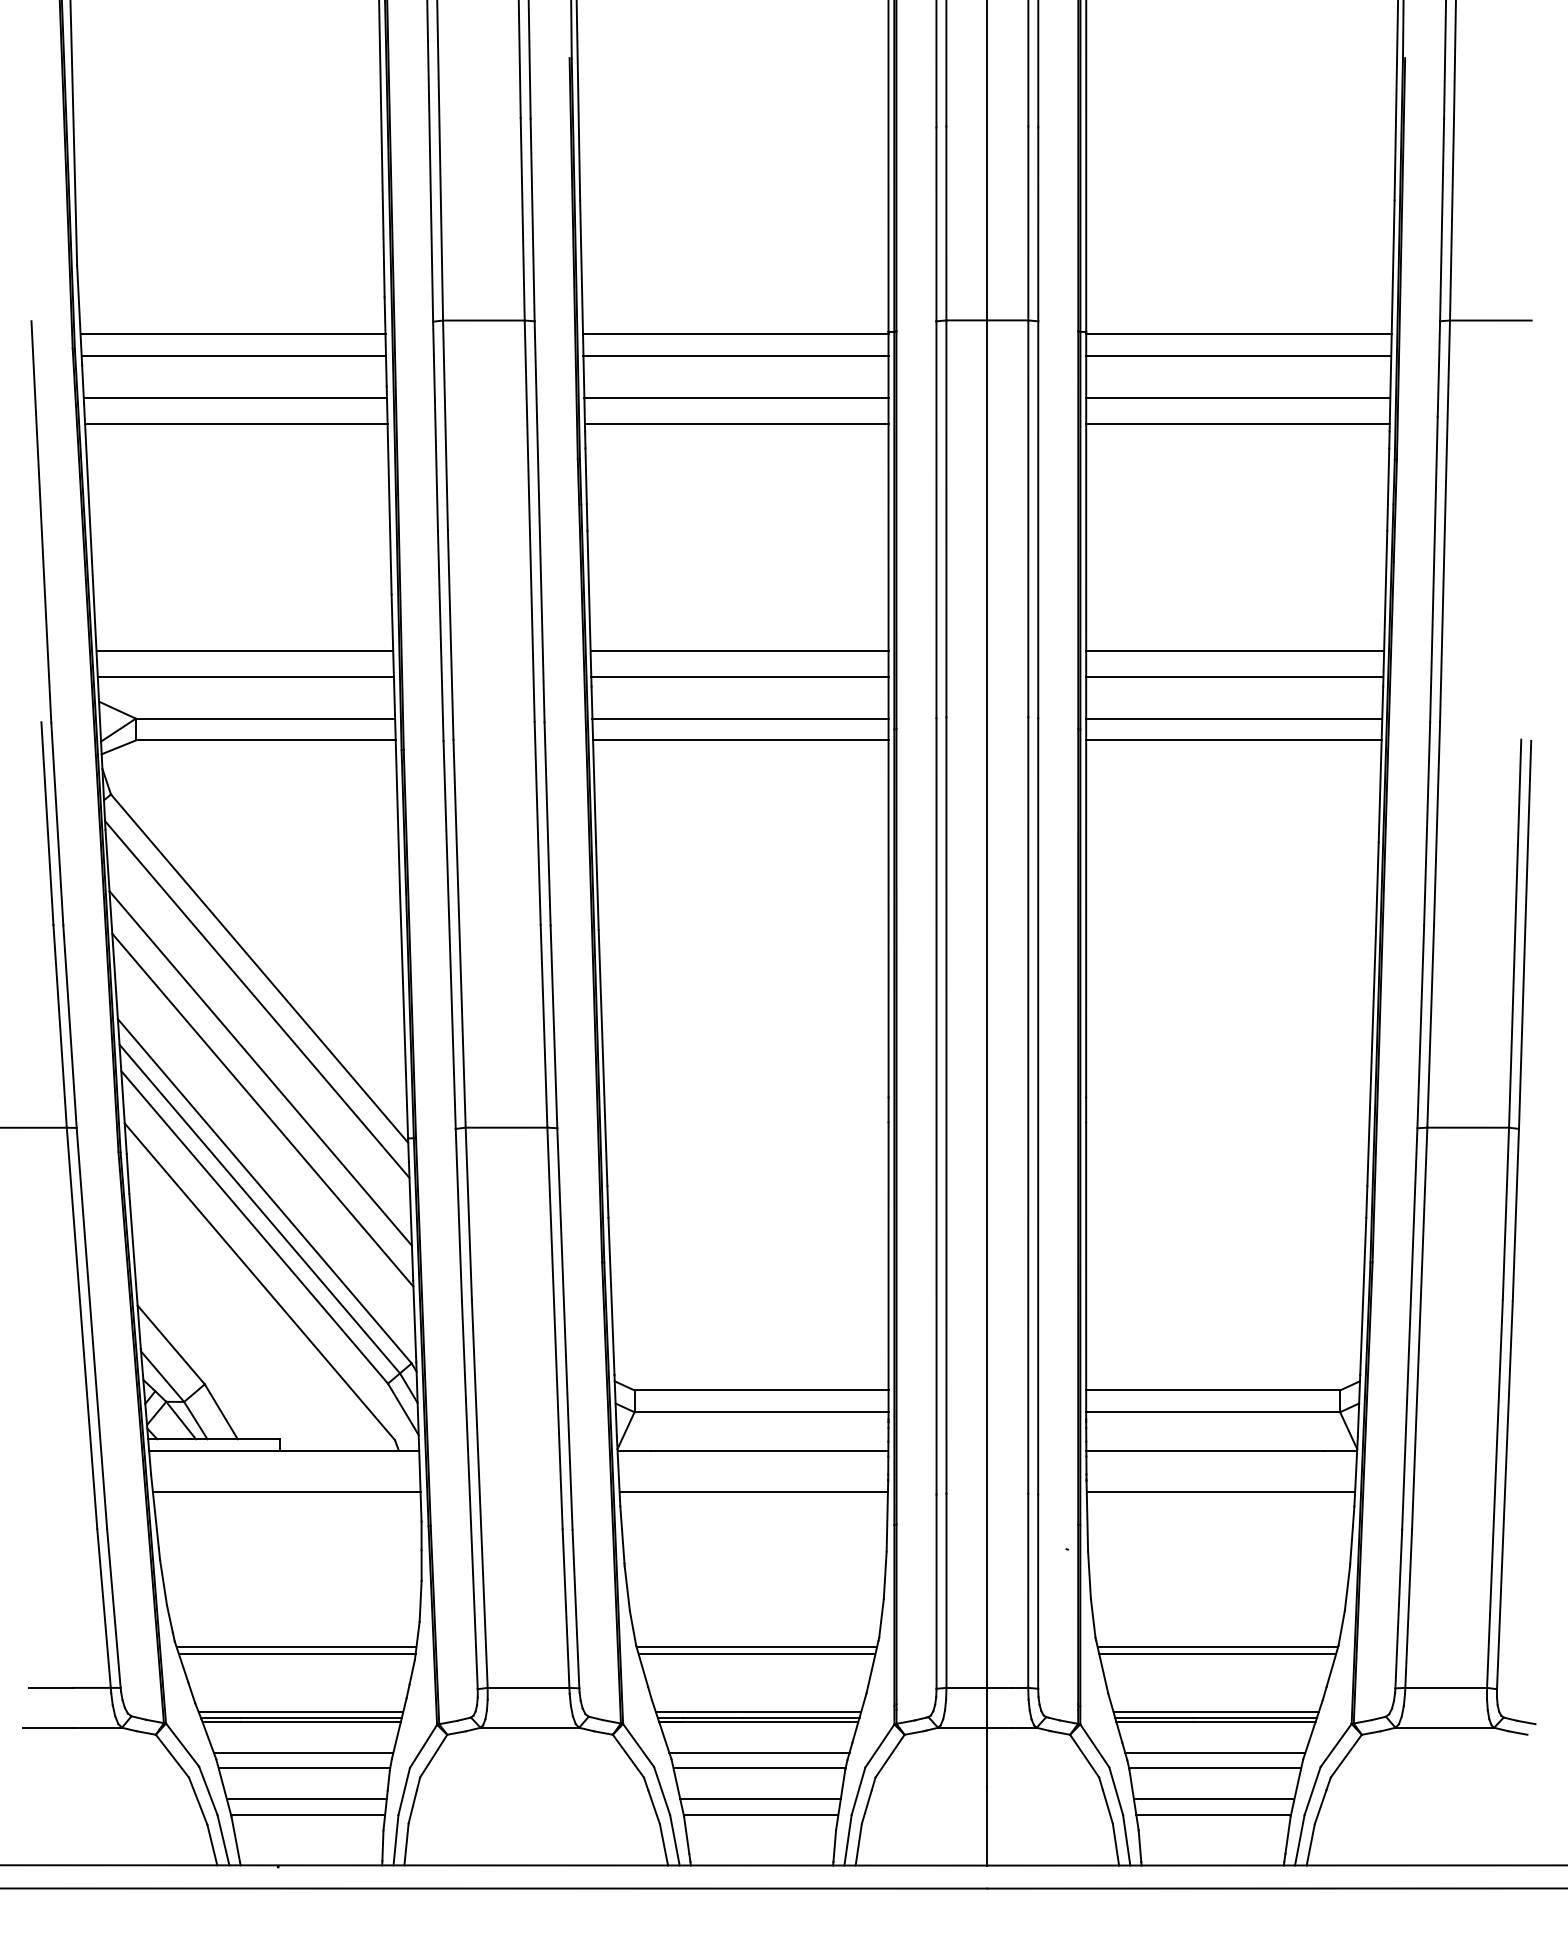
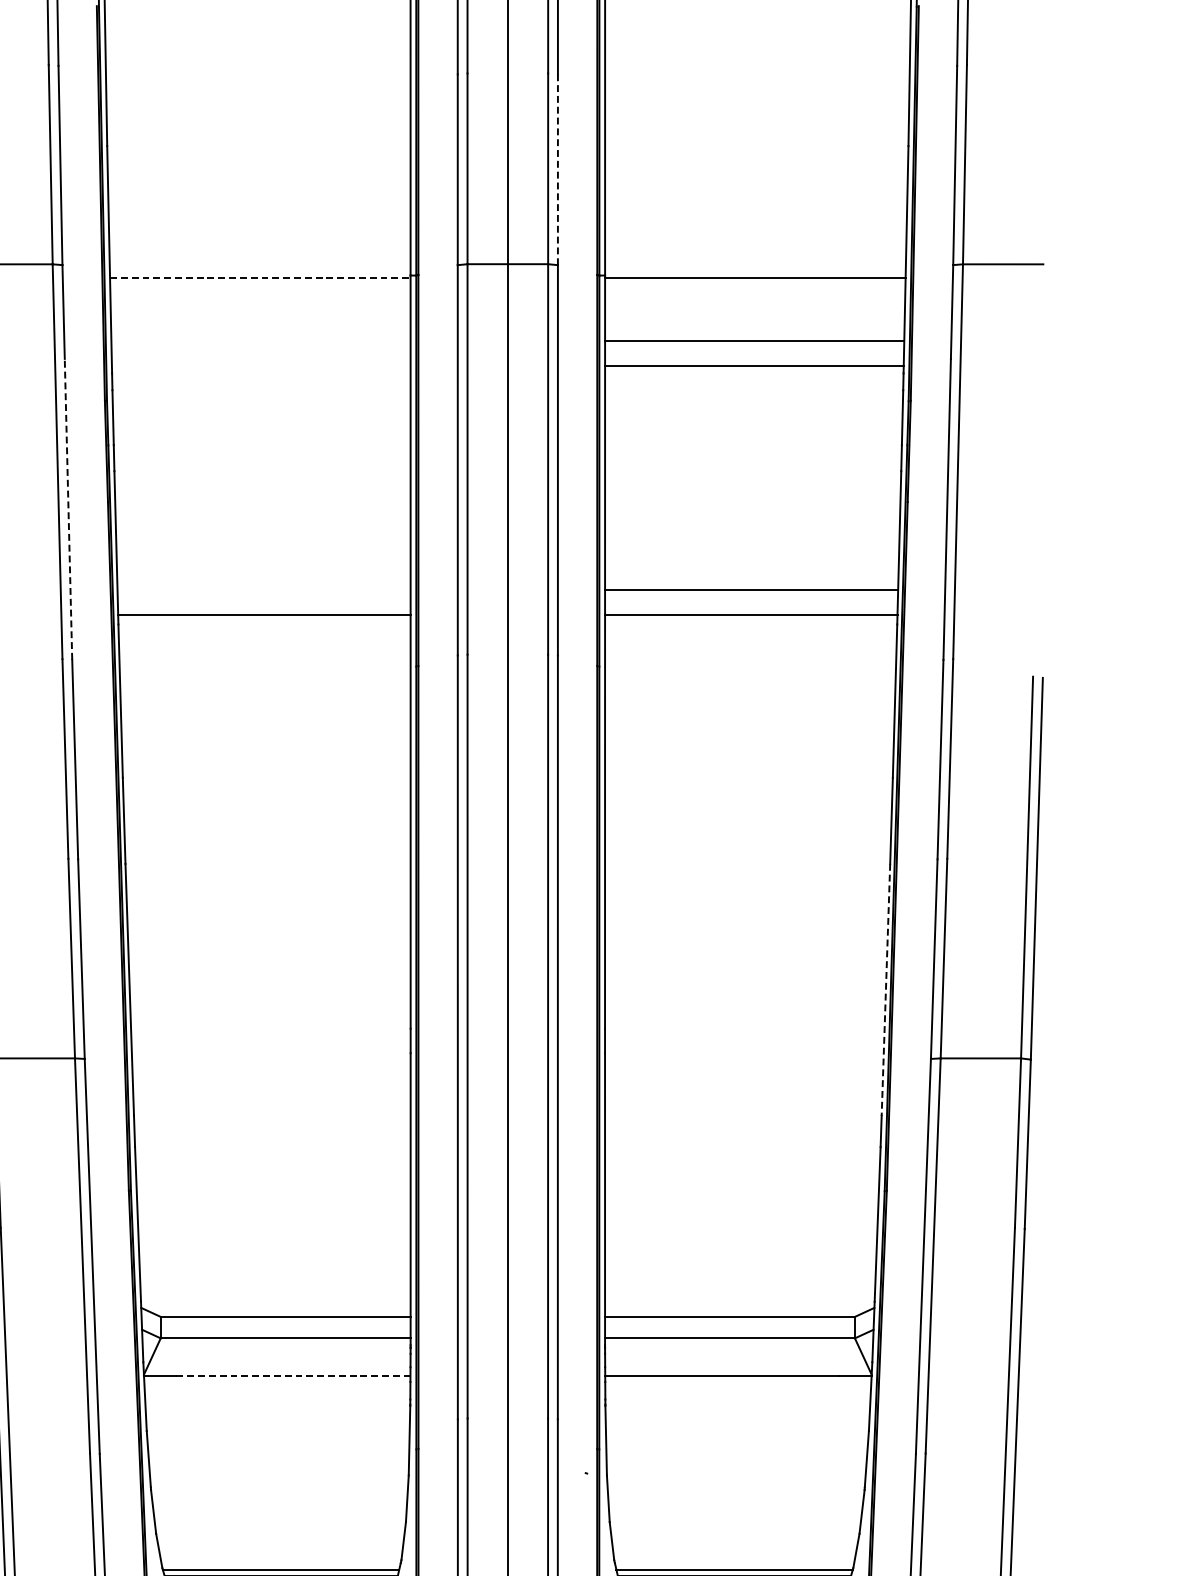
line: (1038, 224) -> (558, 169), solid -> dashed
line: (735, 334) -> (260, 278), solid -> dashed
line: (735, 356) -> (260, 299), removed
line: (1238, 356) -> (754, 299), removed
line: (736, 398) -> (261, 341), removed
line: (736, 423) -> (261, 365), removed
line: (540, 569) -> (68, 509), solid -> dashed
line: (739, 651) -> (263, 589), removed
line: (740, 718) -> (264, 655), removed
line: (1234, 718) -> (750, 655), removed
line: (740, 740) -> (264, 677), removed
line: (1233, 740) -> (749, 677), removed
line: (1371, 1058) -> (885, 990), solid -> dashed
line: (769, 1450) -> (293, 1375), solid -> dashed
line: (753, 1492) -> (277, 1417), removed
line: (1220, 1492) -> (737, 1417), removed

